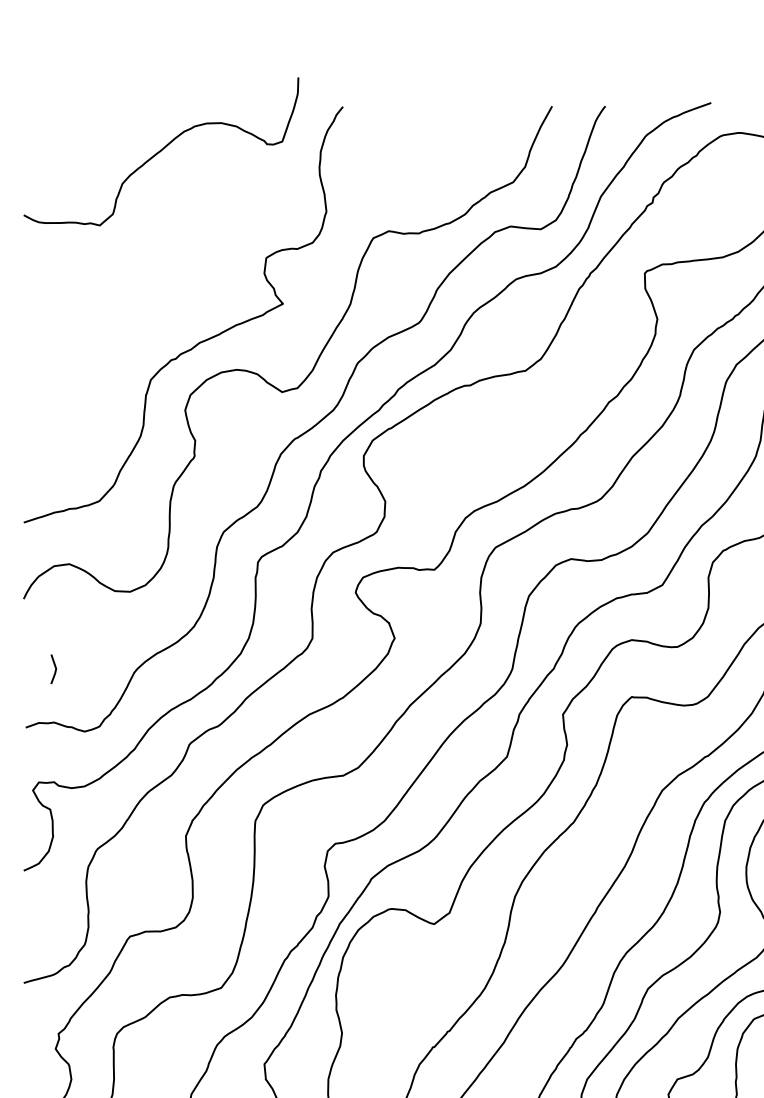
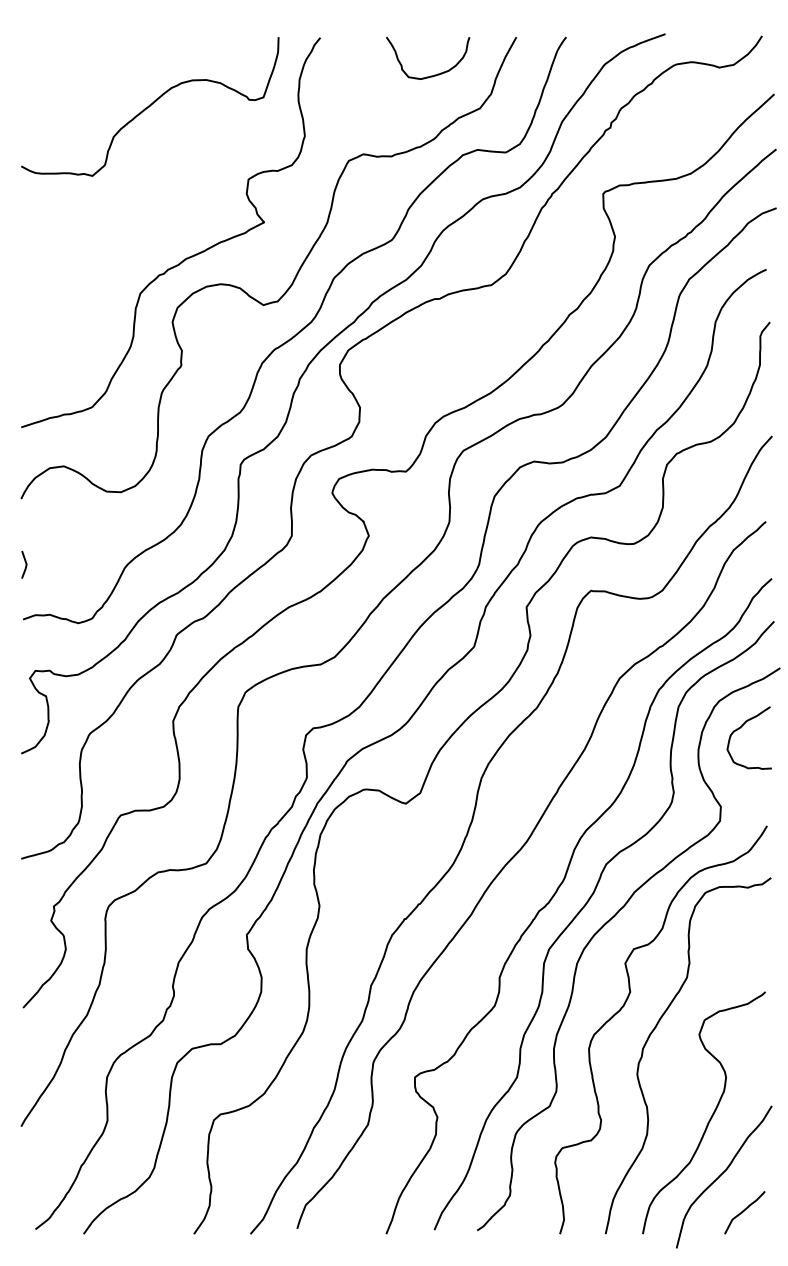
curve: (464, 146) -> (434, 74), added
curve: (161, 151) -> (150, 106), moved
line: (54, 668) -> (25, 564), moved

